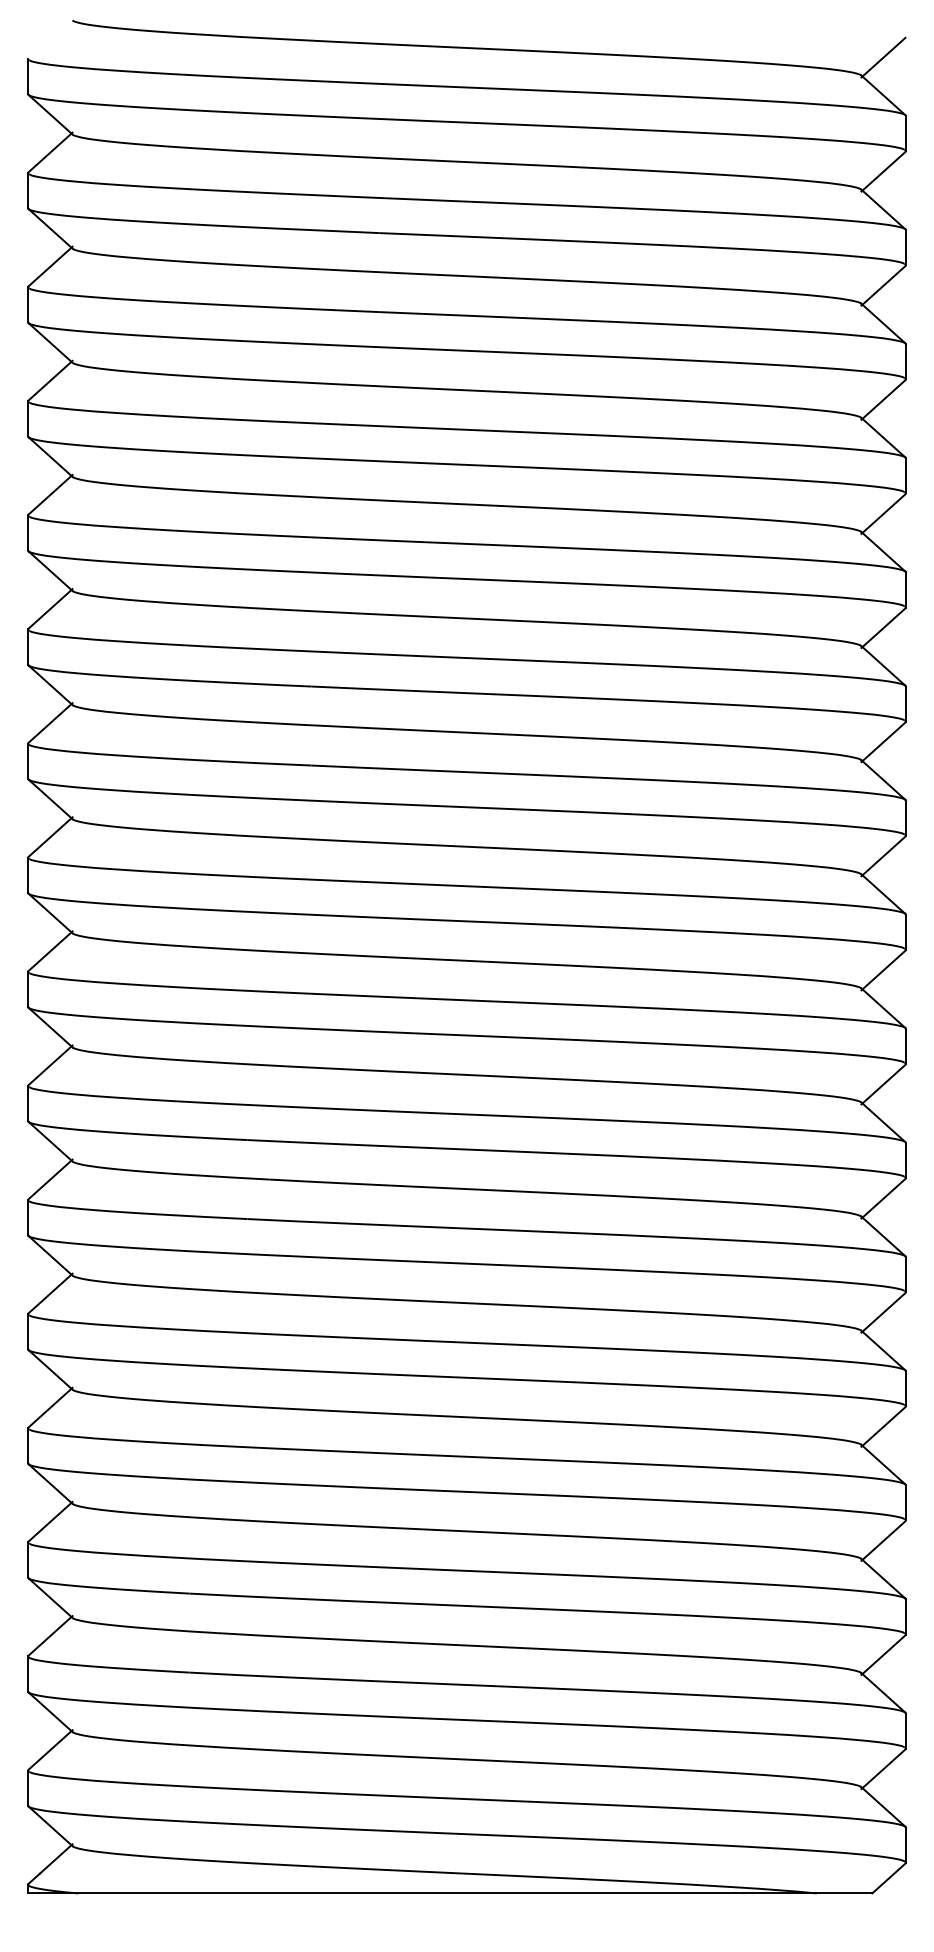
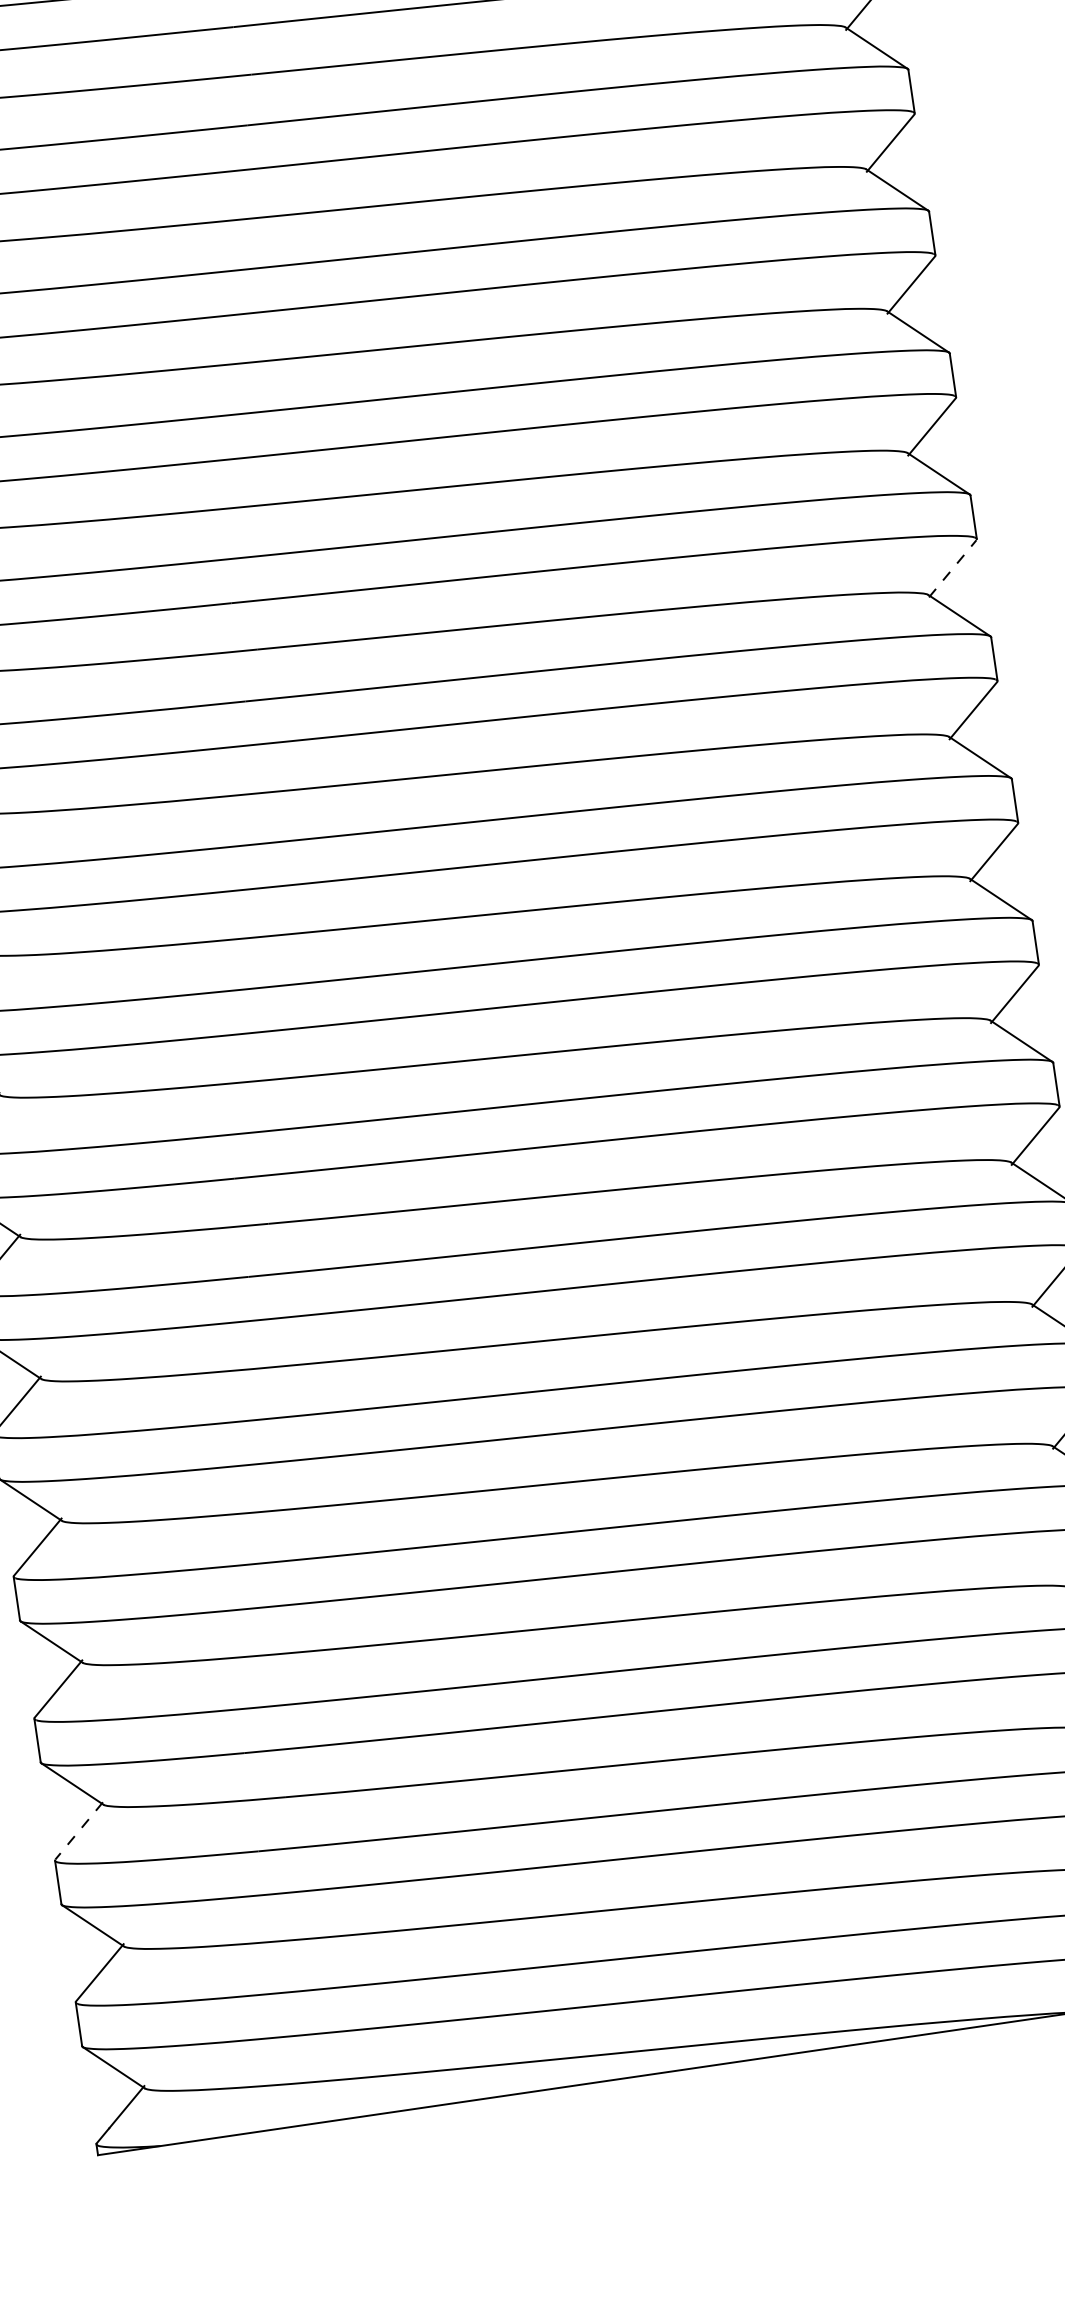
line: (883, 742) -> (952, 569), solid -> dashed
line: (50, 1635) -> (79, 1830), solid -> dashed

